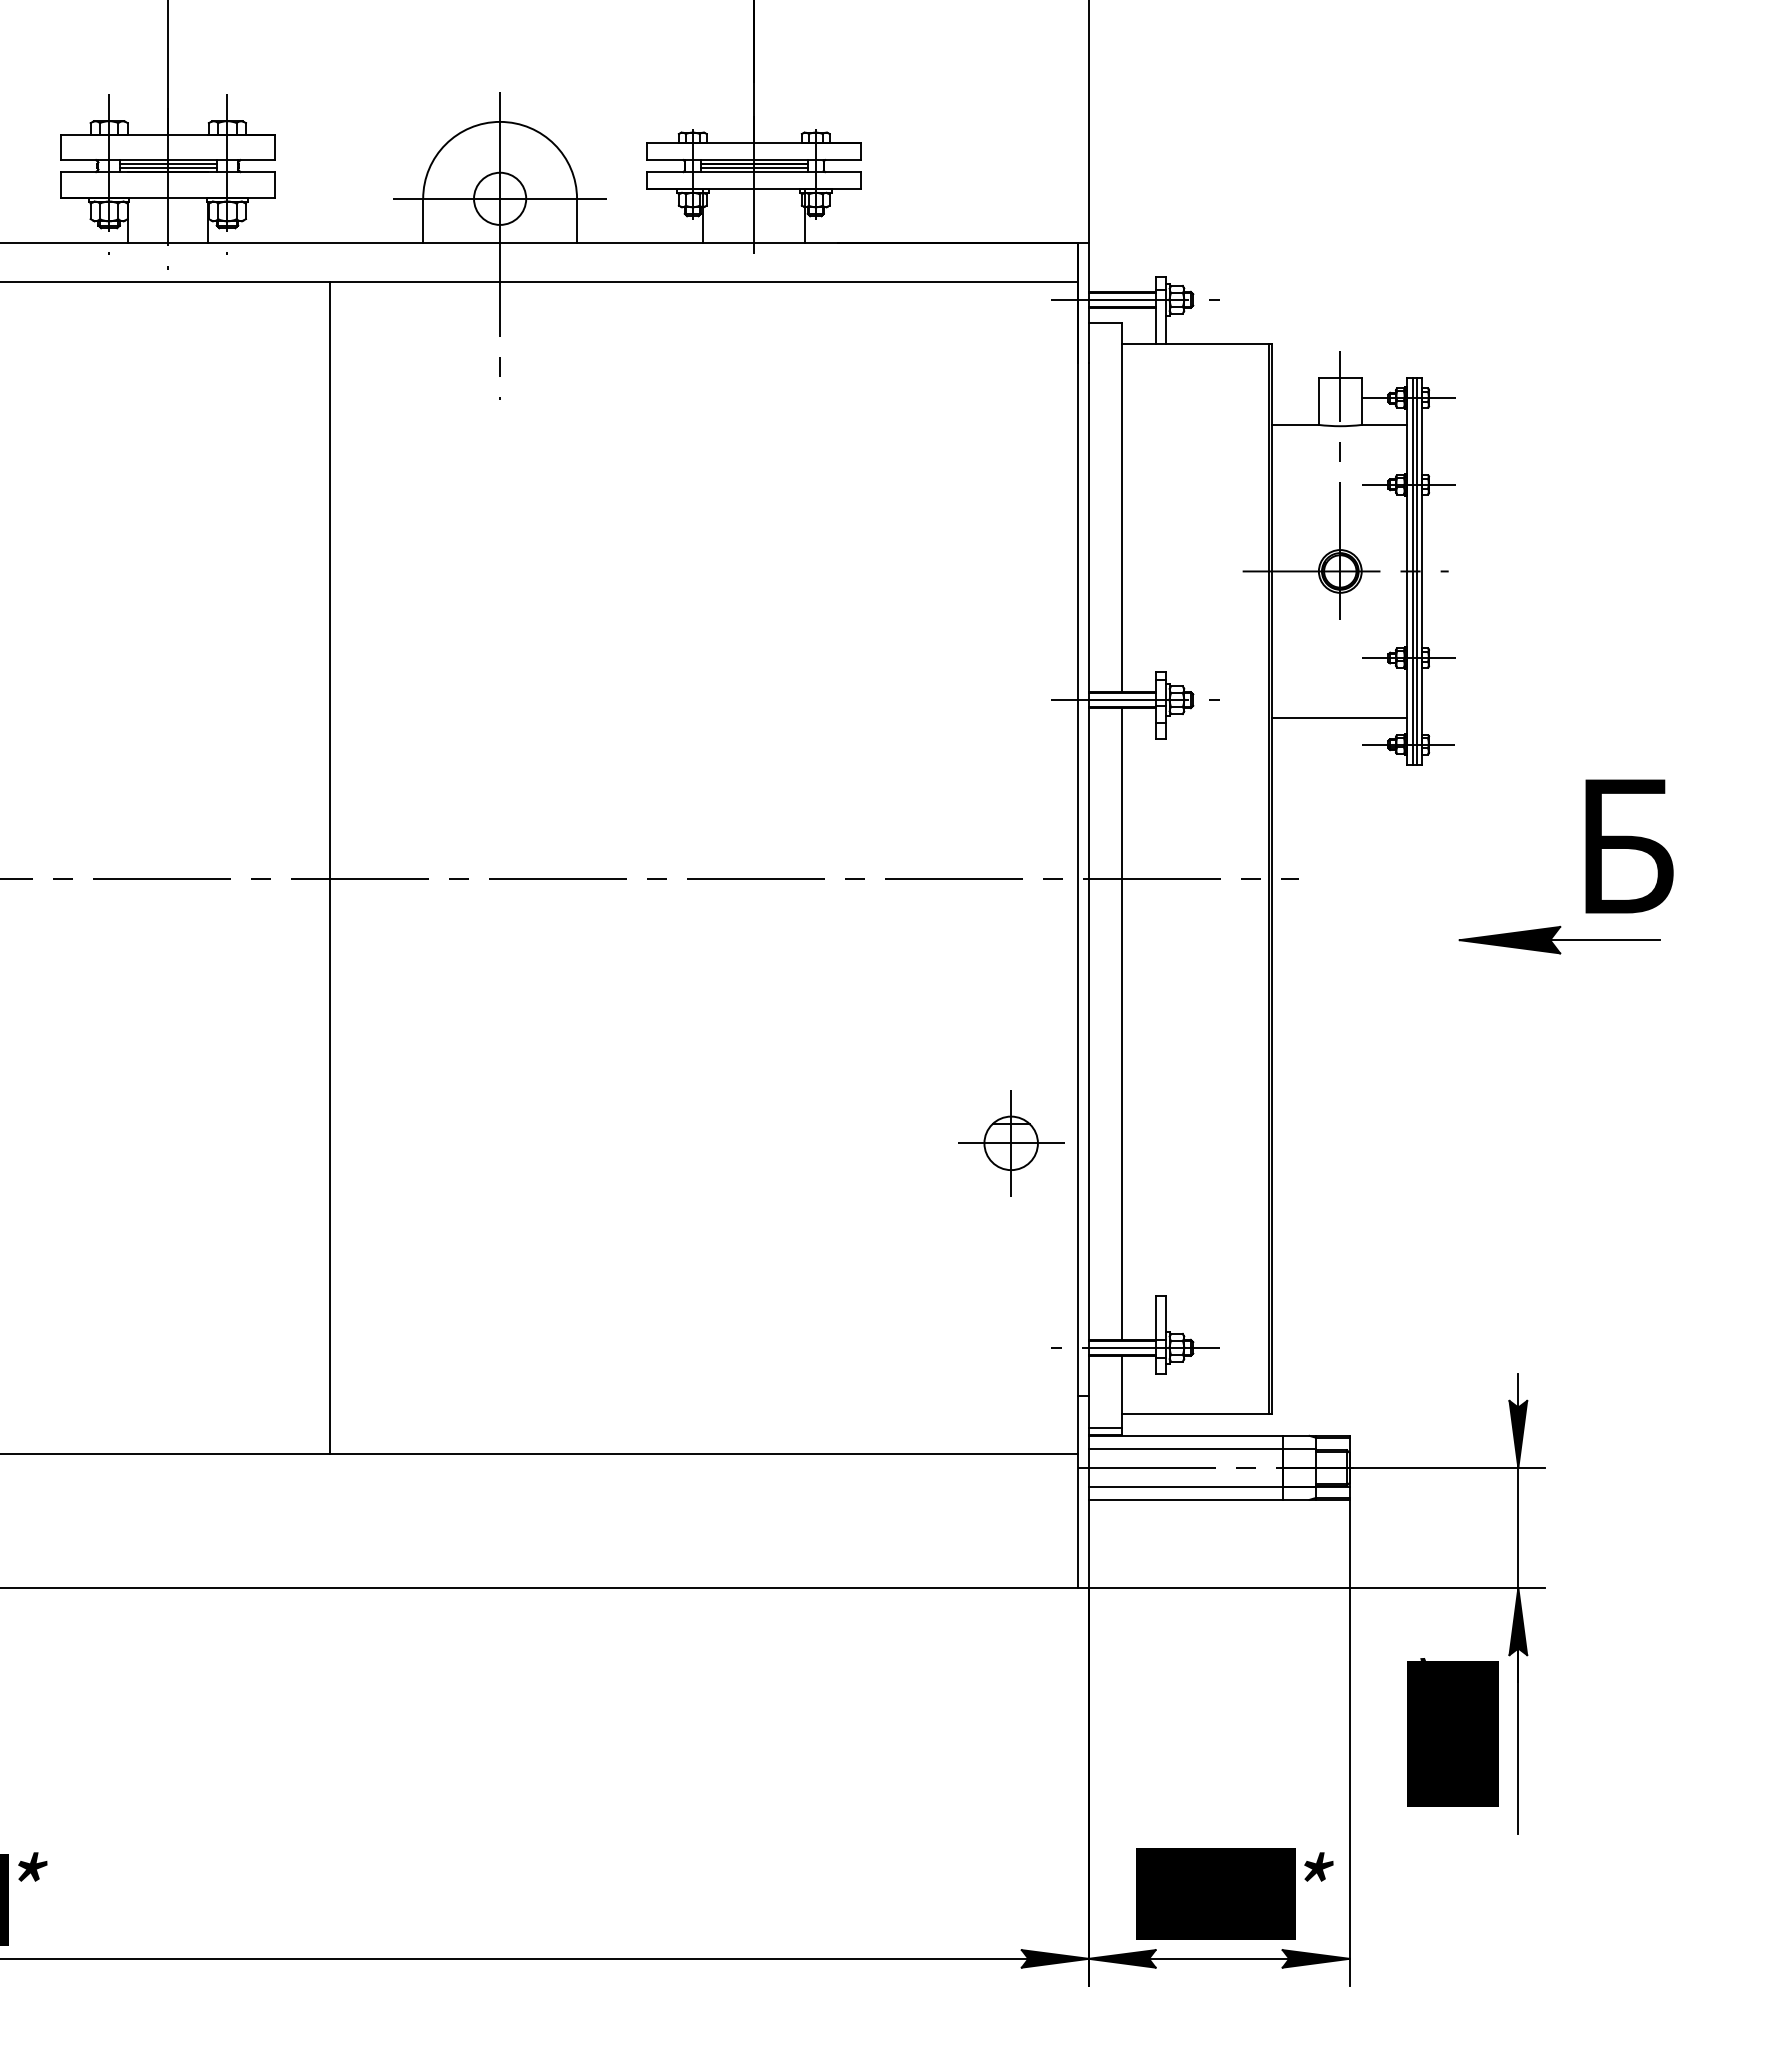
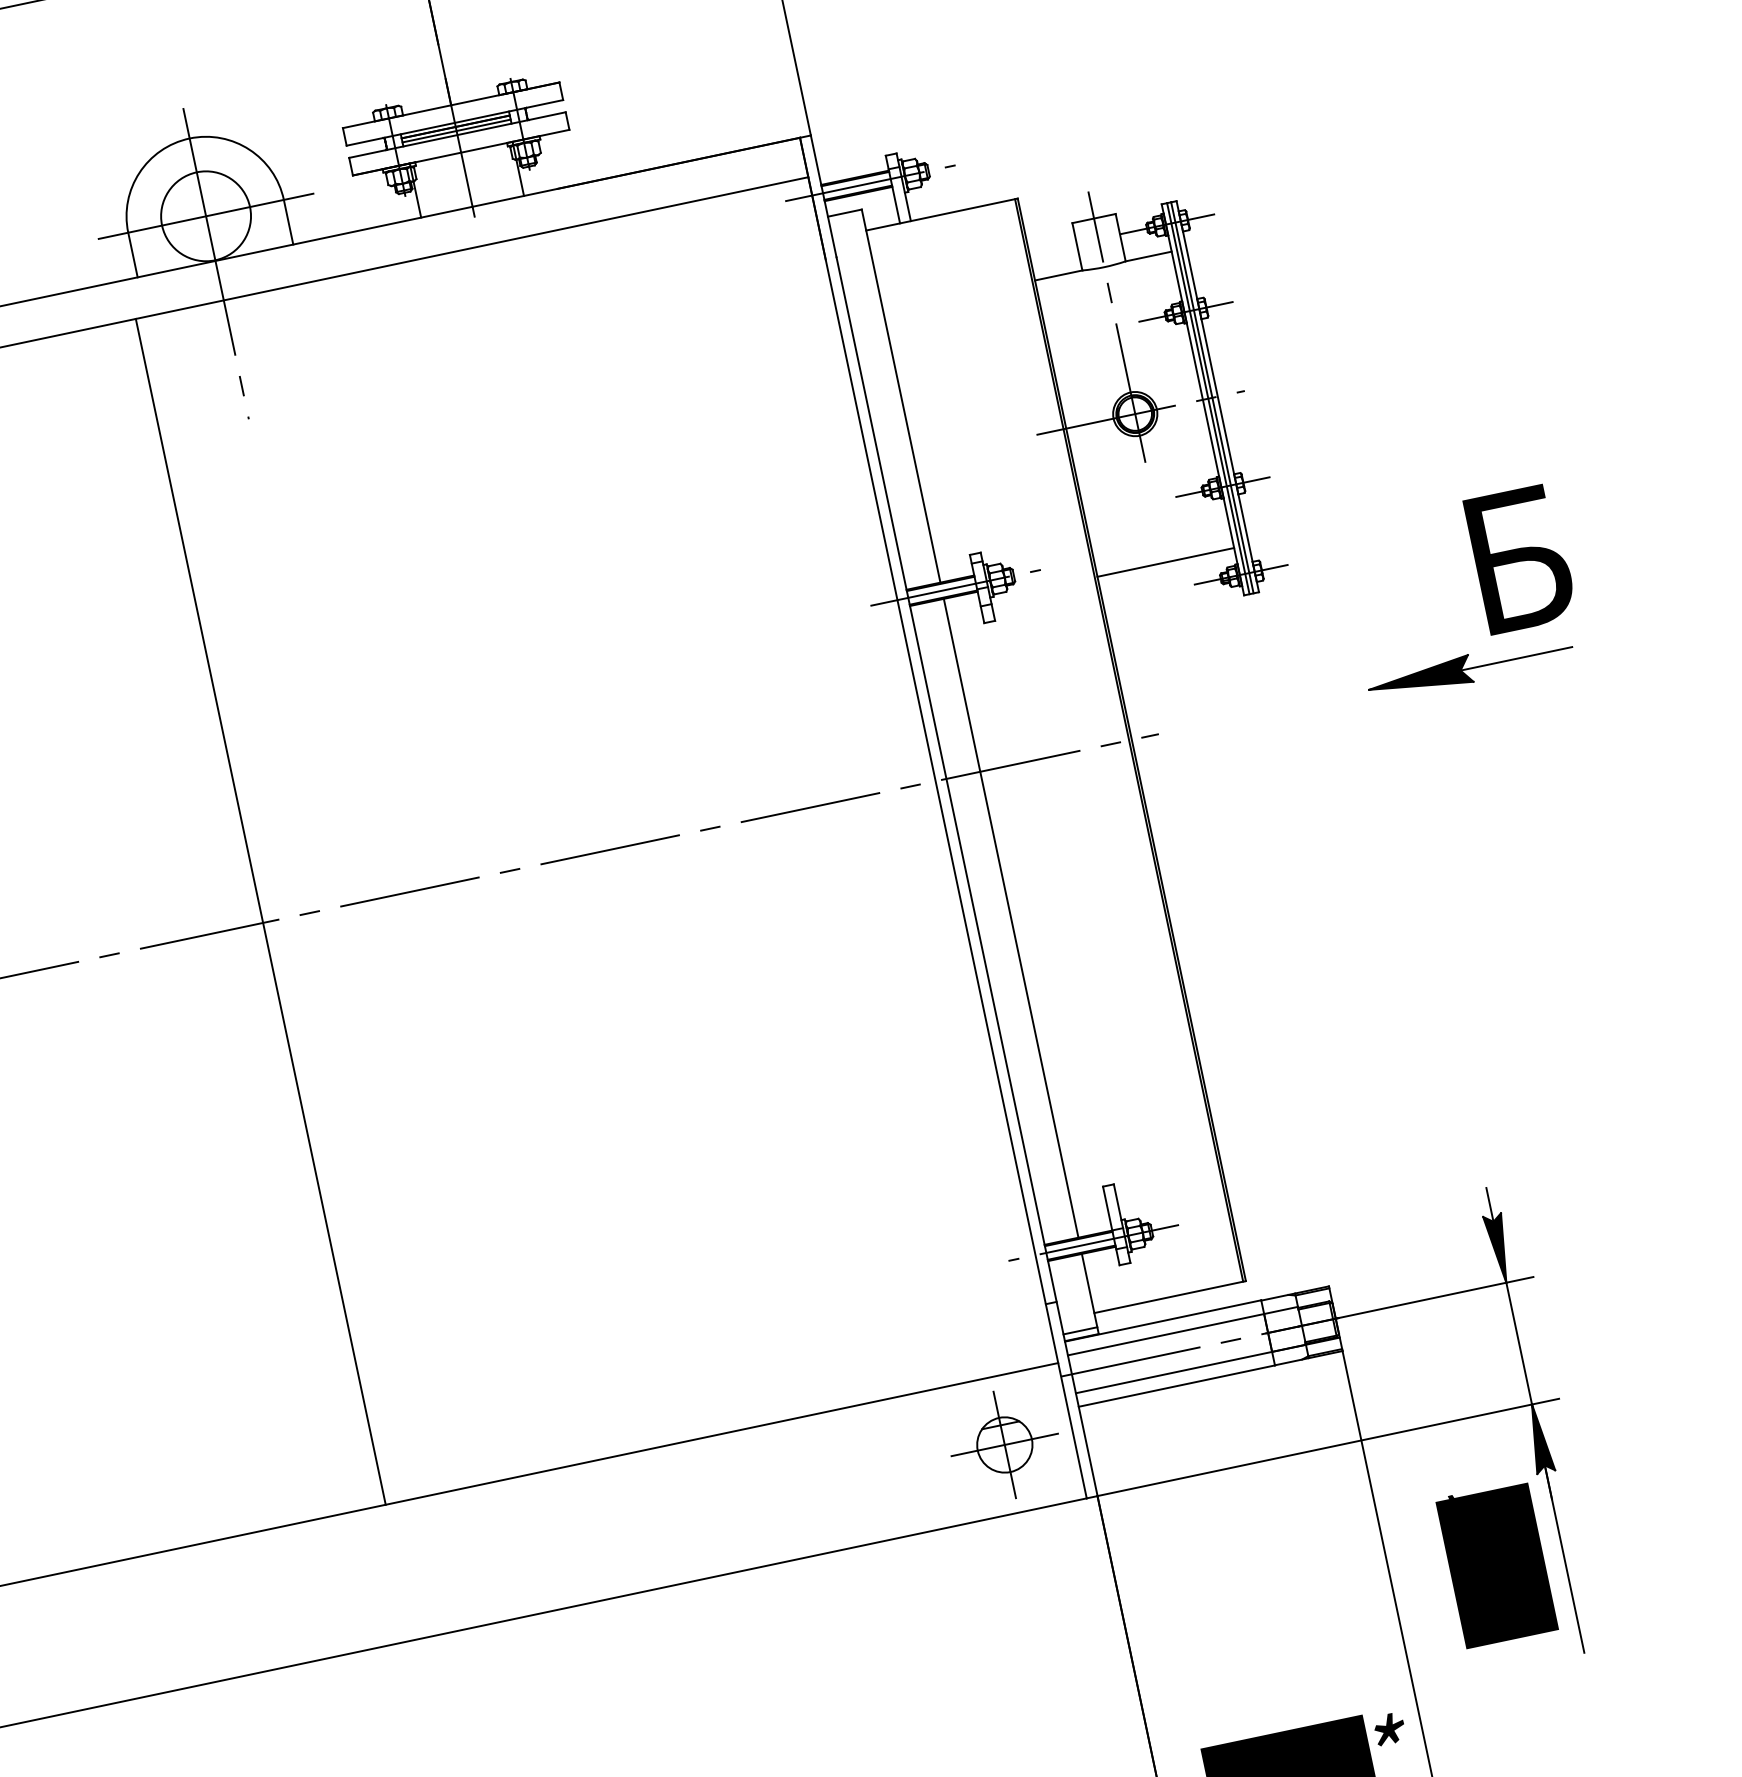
circle: (499, 198) -> (205, 216), size x1.67
part: (1585, 866) -> (1480, 588), moved
line: (330, 868) -> (261, 912), moved
part: (1011, 1143) -> (1005, 1445), moved

